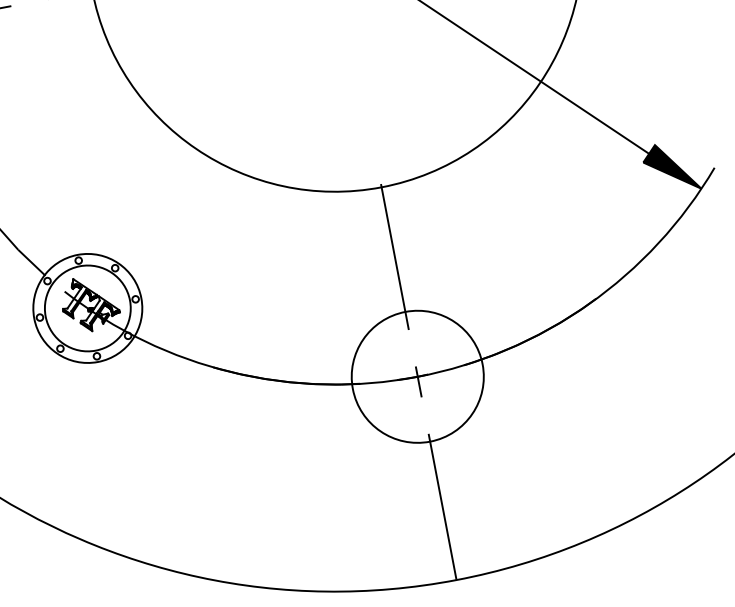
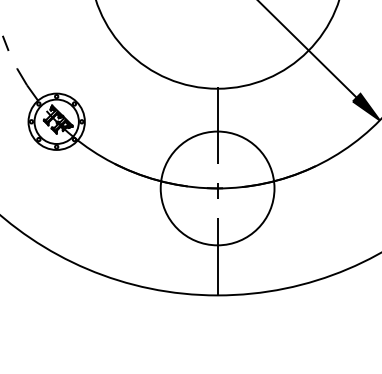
circle: (417, 376) -> (217, 188), size x1.67

